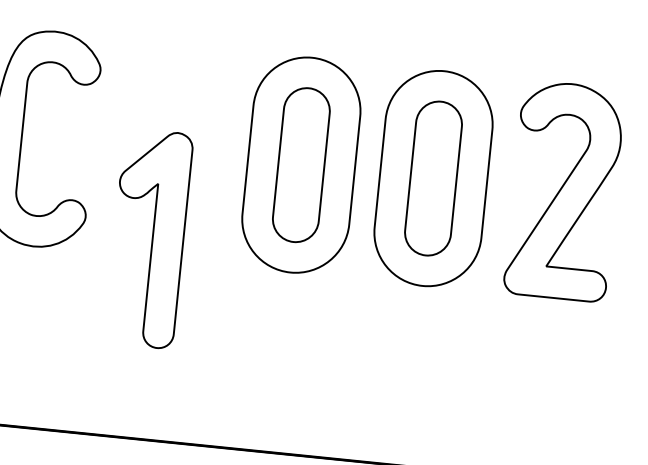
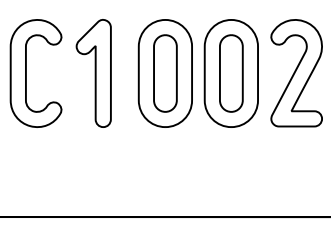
part: (148, 238) -> (93, 73), moved

